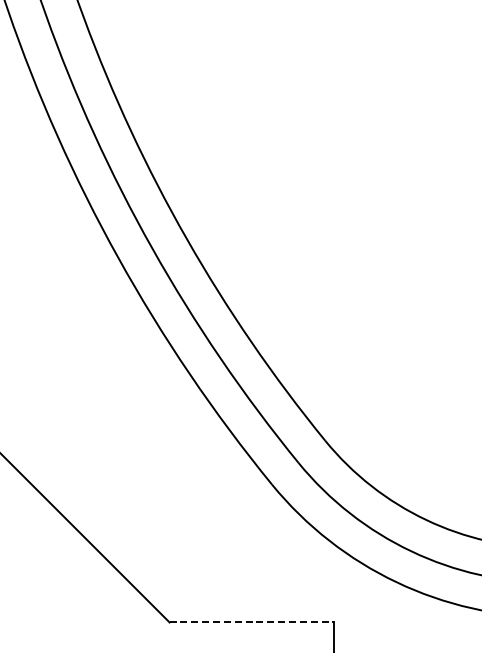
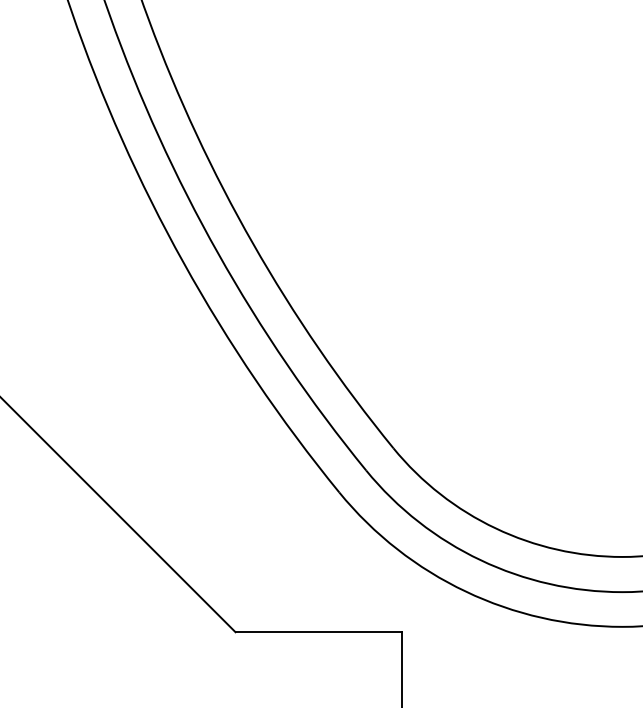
line: (252, 622) -> (319, 632), dashed -> solid

